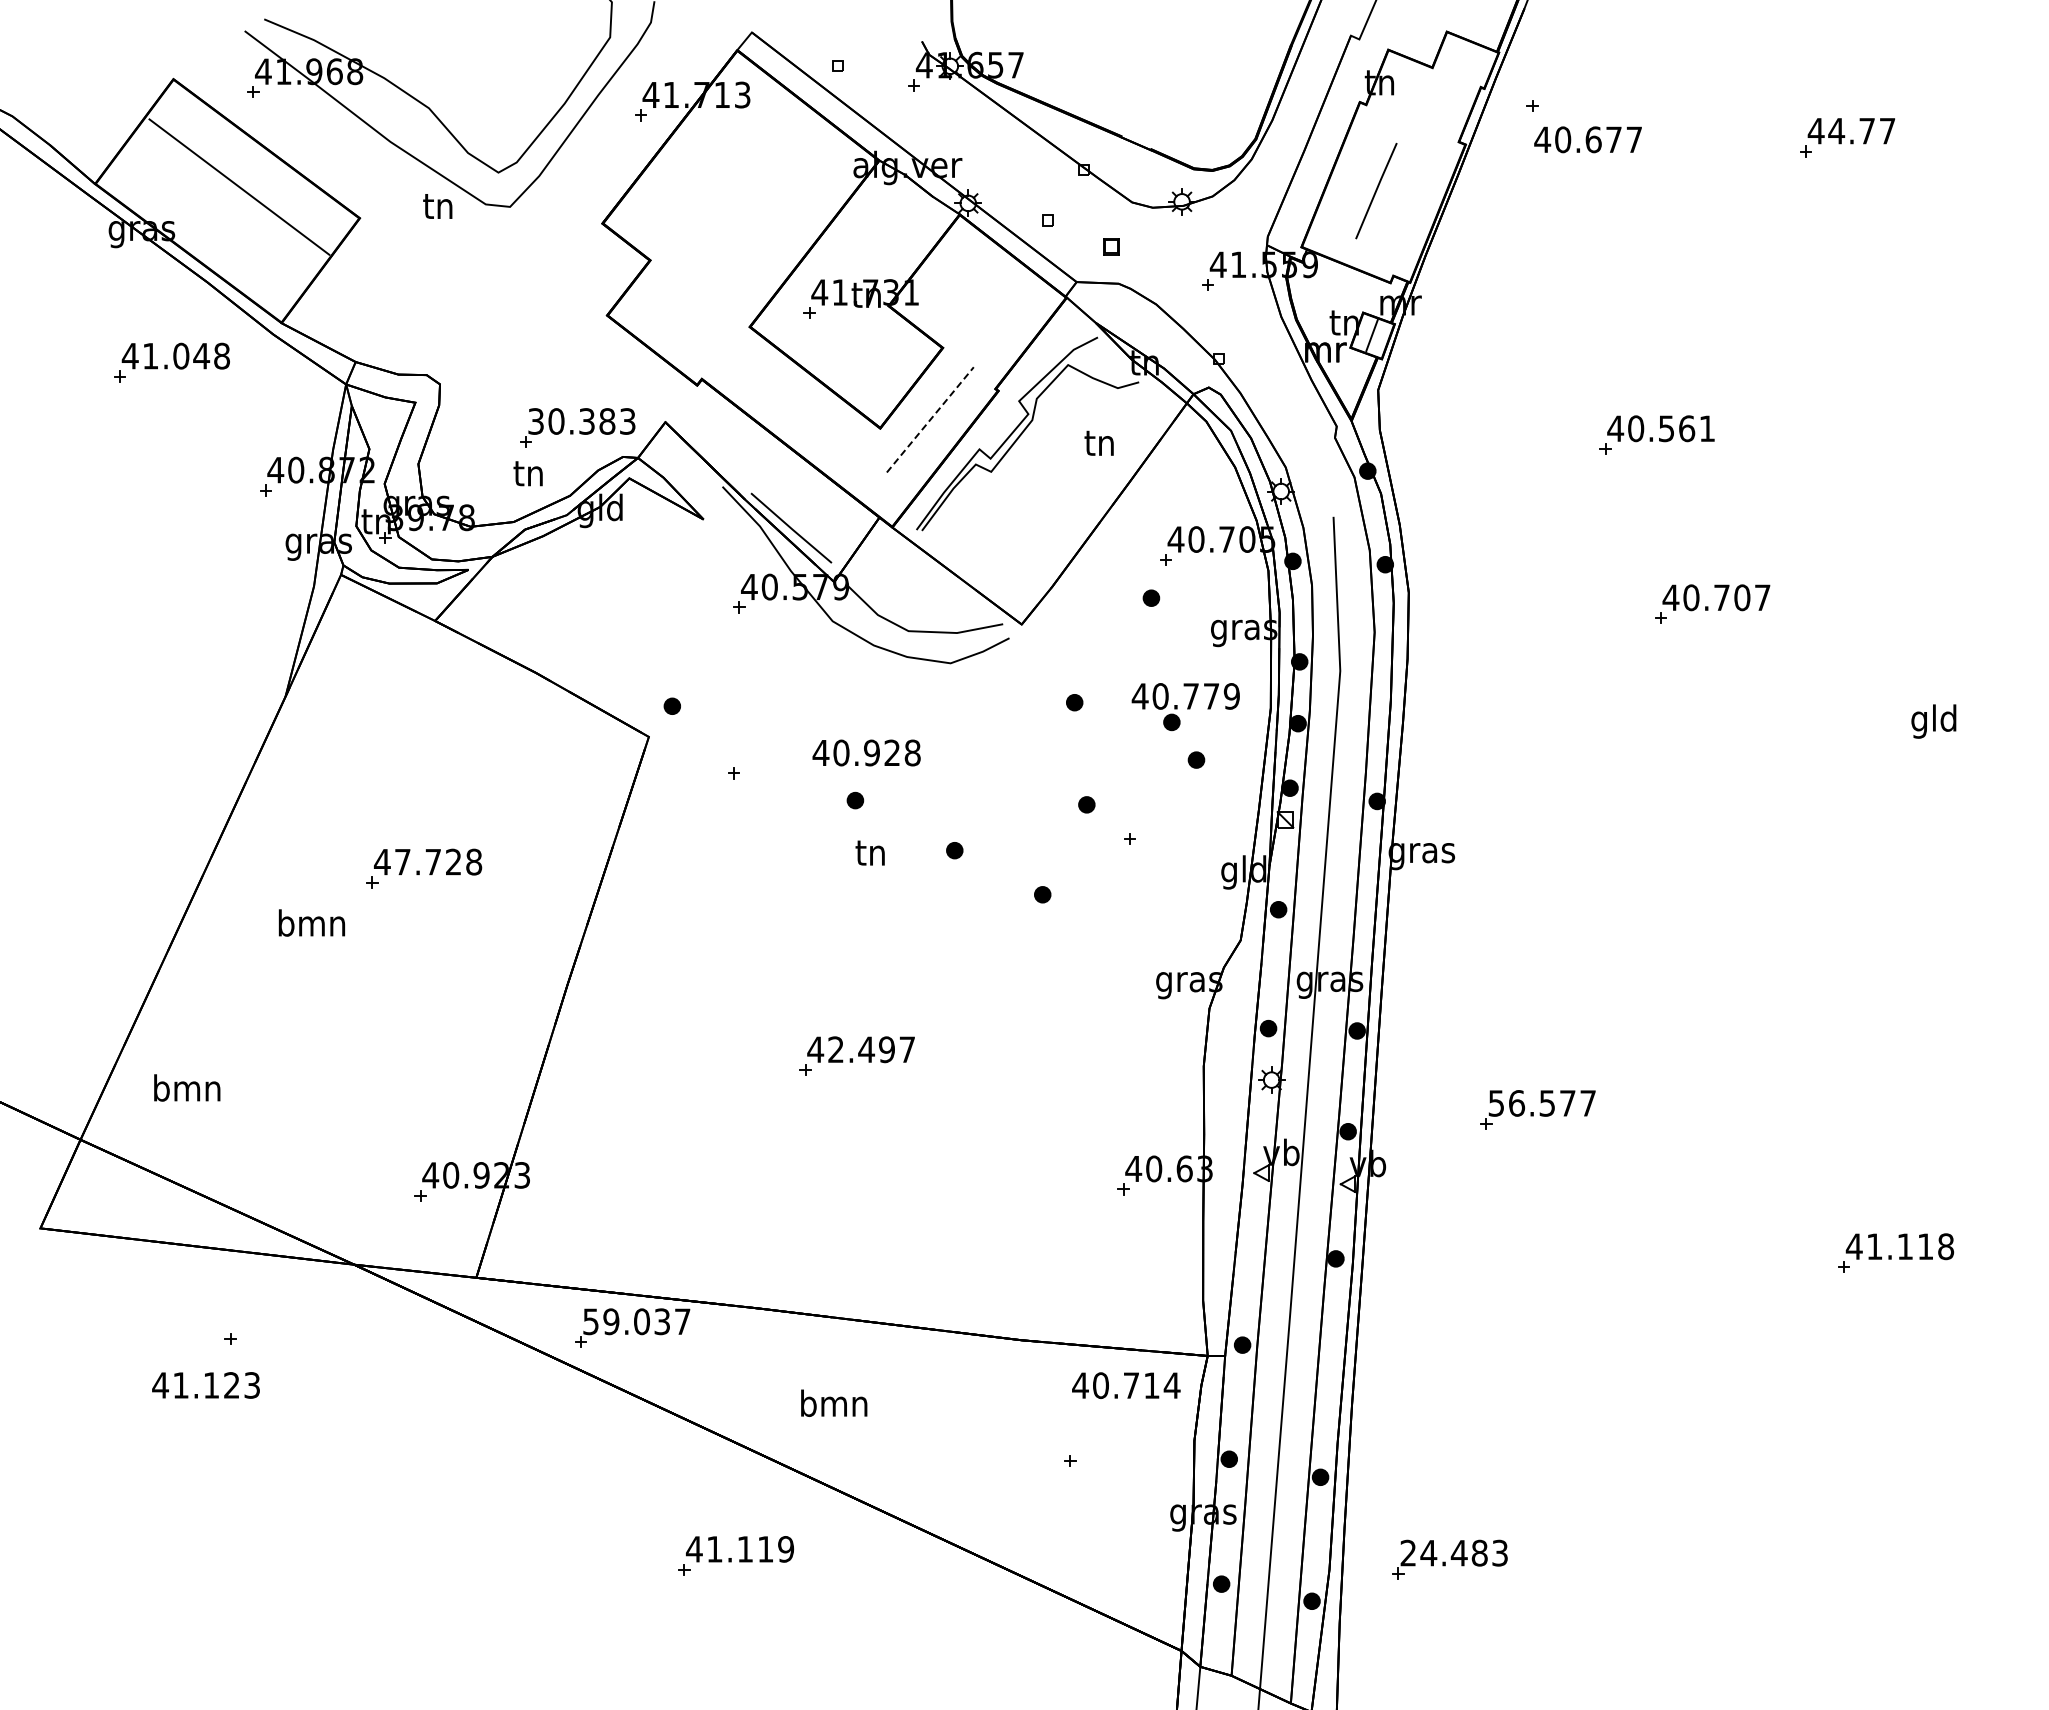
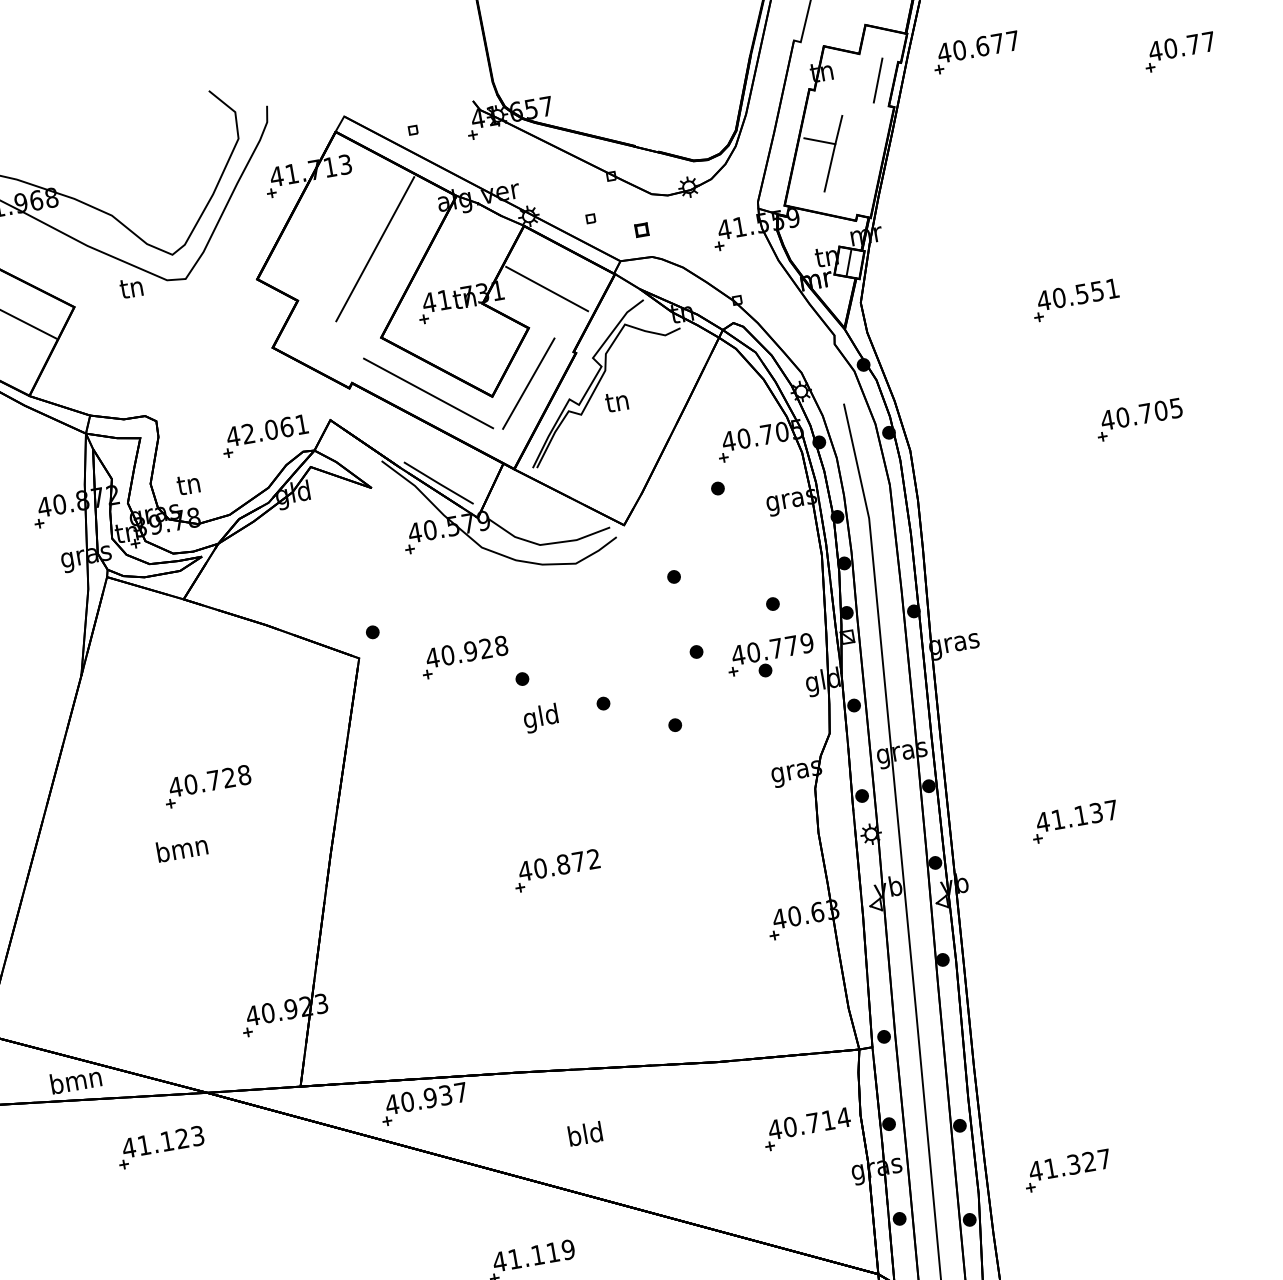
line: (1450, 106) -> (877, 80), added
text: (1836, 130) -> (1170, 48), 44.77 -> 40.77
text: (1587, 139) -> (977, 46), moved
line: (1361, 171) -> (819, 140), added
line: (761, 210) -> (374, 248), added
line: (975, 301) -> (547, 289), added
line: (798, 409) -> (428, 393), added
line: (930, 419) -> (528, 383), dashed -> solid
text: (581, 421) -> (267, 430), 30.383 -> 42.061
text: (1687, 428) -> (1097, 291), 40.561 -> 40.551
text: (1098, 442) -> (616, 401), moved
text: (527, 473) -> (187, 484), moved
text: (1762, 597) -> (1176, 408), 40.707 -> 40.705
part: (1185, 707) -> (773, 657), moved
text: (866, 752) -> (466, 651), moved
text: (870, 855) -> (540, 718), tn -> gld
text: (402, 861) -> (190, 784), 47.728 -> 40.728
text: (311, 922) -> (181, 848), moved
text: (871, 1049) -> (567, 863), 42.497 -> 40.872
text: (187, 1087) -> (76, 1079), moved
text: (1531, 1103) -> (1069, 817), 56.577 -> 41.137
text: (615, 1321) -> (410, 1101), 59.037 -> 40.937
text: (205, 1385) -> (162, 1142), moved
text: (1126, 1385) -> (809, 1123), moved
text: (834, 1402) -> (585, 1133), bmn -> bld
text: (1453, 1552) -> (1069, 1164), 24.483 -> 41.327

